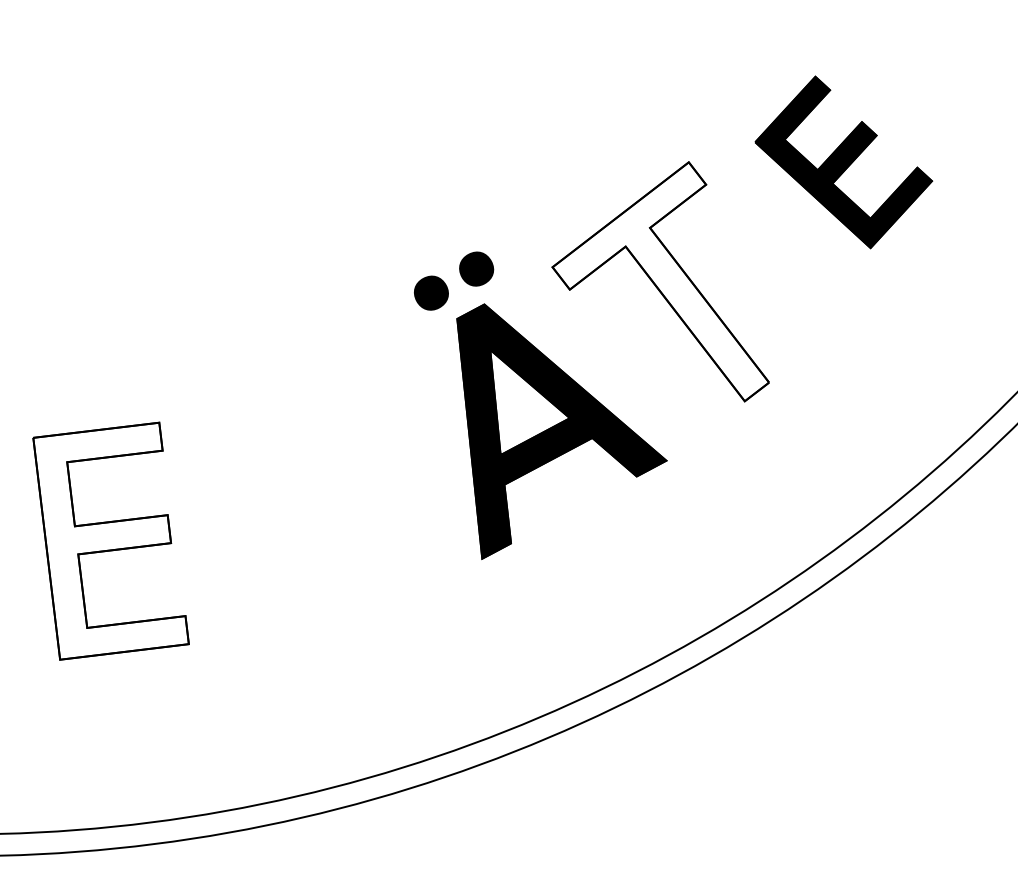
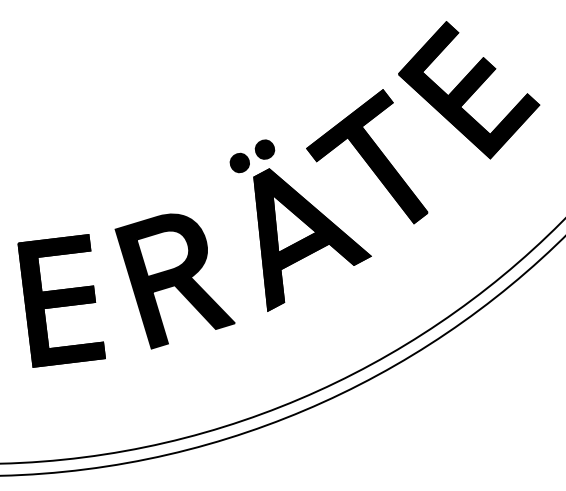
part: (844, 162) -> (469, 90), size x1.43
fill: (660, 281) -> (367, 156), added
part: (313, 506) -> (174, 281), added
fill: (110, 540) -> (61, 300), added

